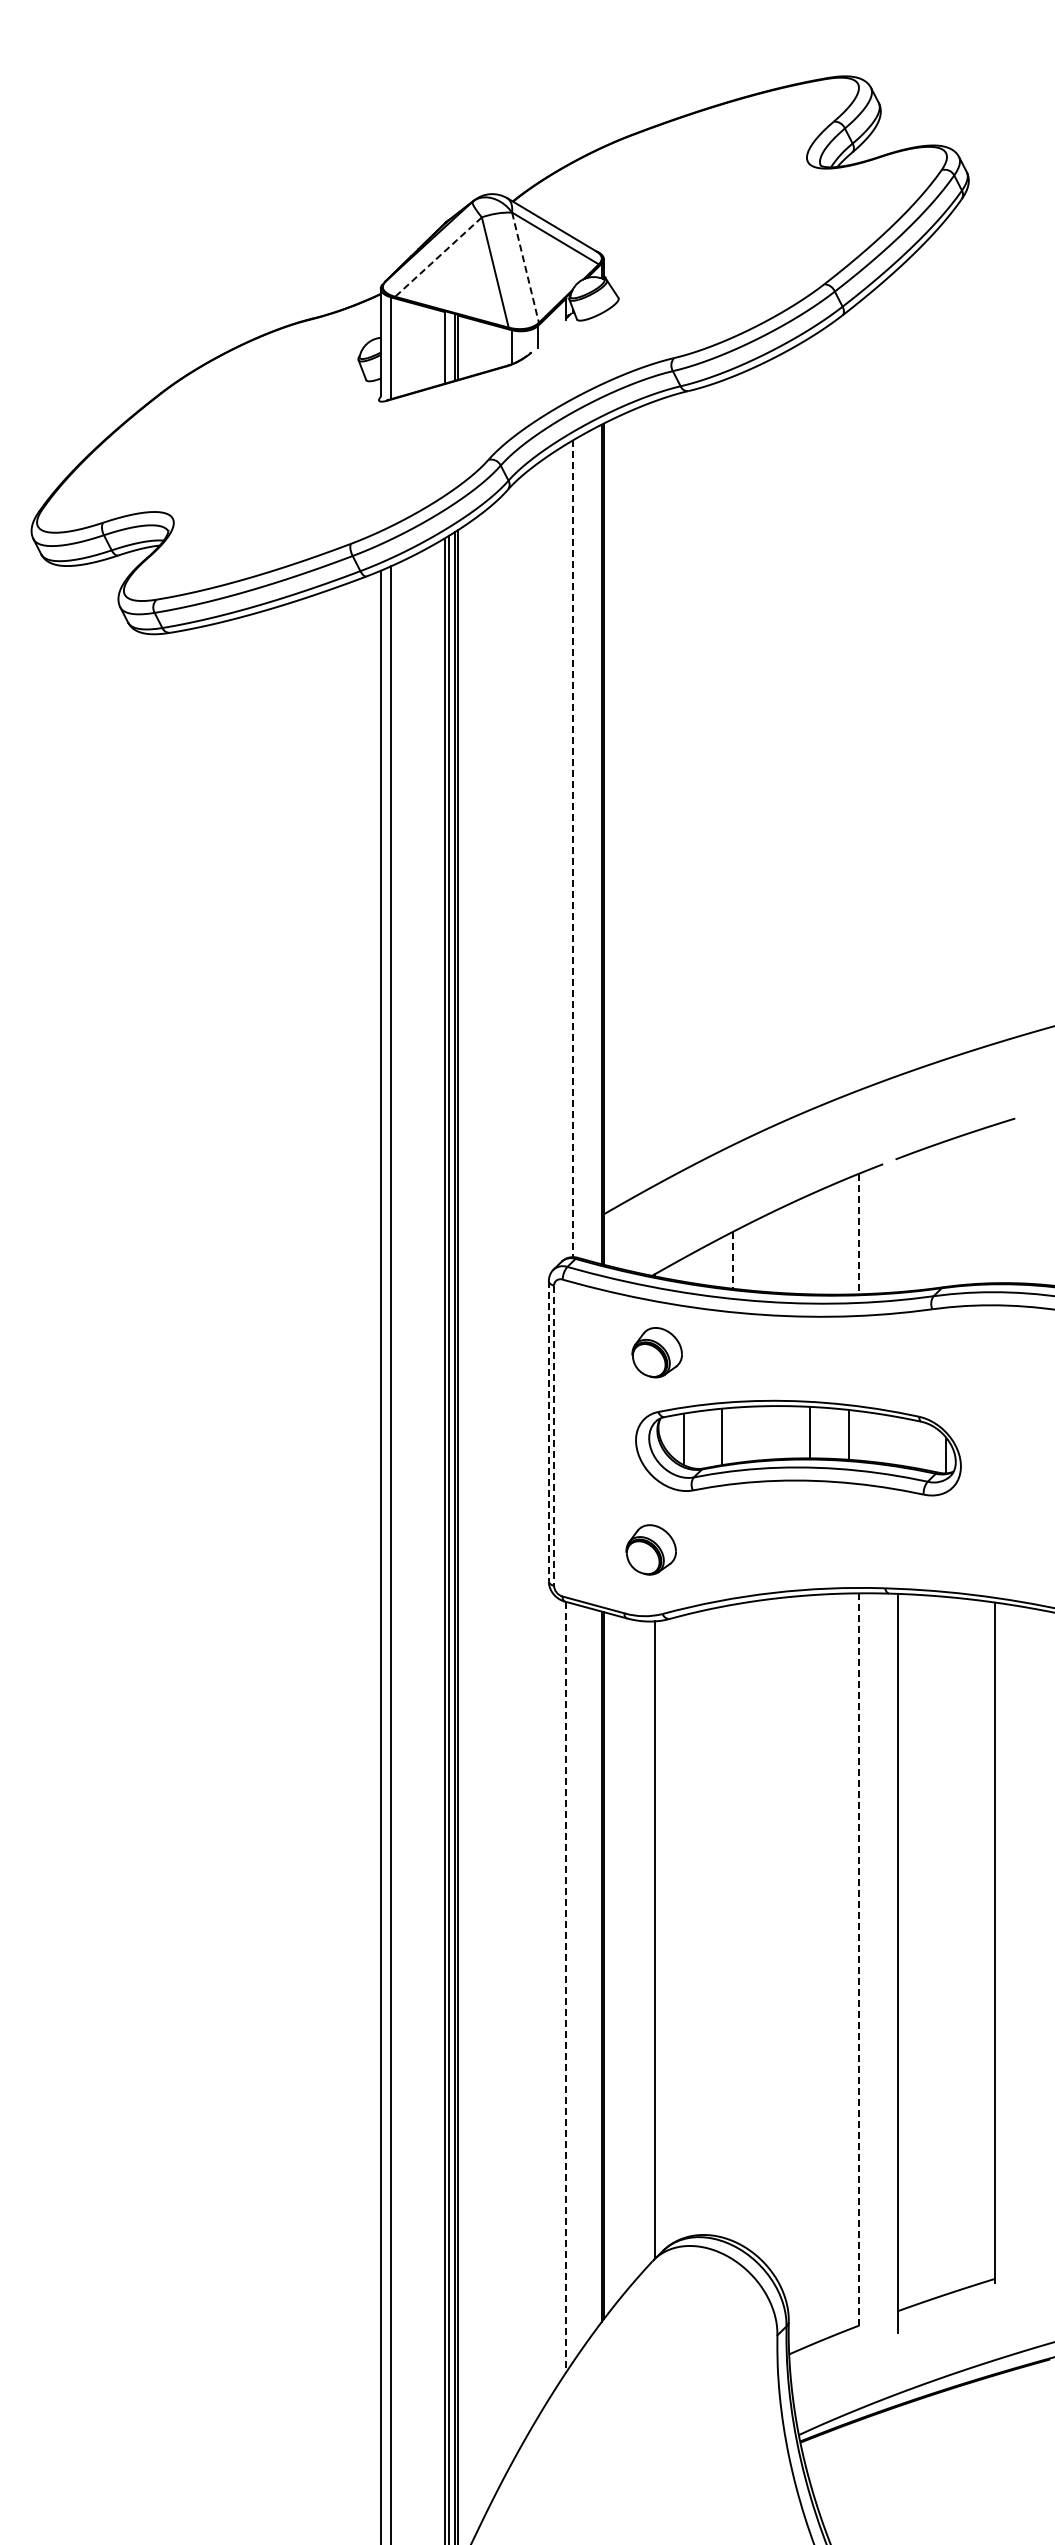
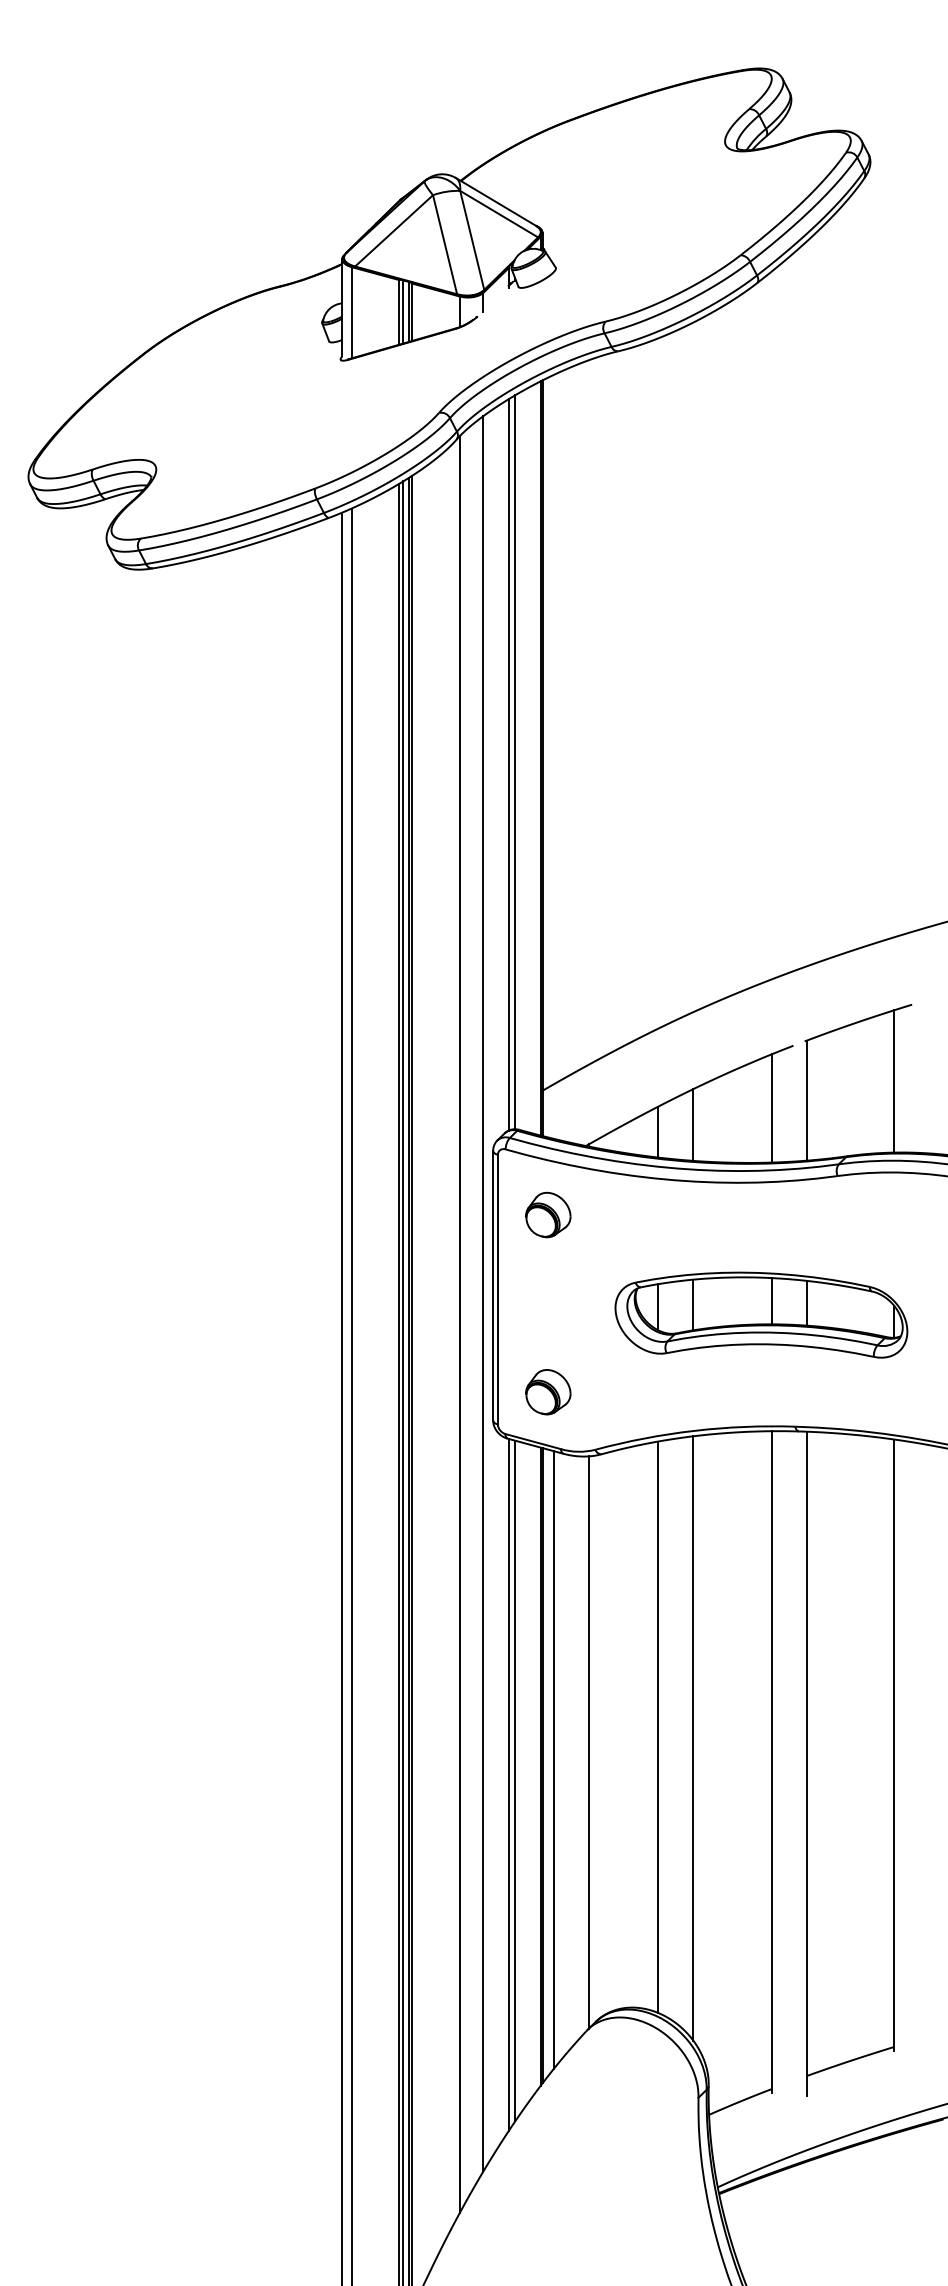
line: (438, 257) -> (394, 231), dashed -> solid
line: (525, 267) -> (472, 240), dashed -> solid
line: (448, 347) -> (403, 312), added
line: (573, 848) -> (515, 762), dashed -> solid
line: (566, 851) -> (509, 764), added
line: (995, 1203) -> (894, 1081), added
line: (898, 1225) -> (807, 1100), added
line: (859, 1234) -> (772, 1108), dashed -> solid
line: (771, 1252) -> (693, 1125), added
line: (732, 1260) -> (658, 1132), dashed -> solid
part: (656, 1352) -> (547, 1214), moved
line: (548, 1431) -> (492, 1285), dashed -> solid
line: (554, 1436) -> (498, 1290), dashed -> solid
line: (538, 1440) -> (483, 1293), added
part: (798, 1447) -> (761, 1314), moved
line: (511, 1474) -> (459, 1324), added
part: (650, 1549) -> (547, 1391), moved
line: (732, 1922) -> (658, 1726), added
line: (771, 1935) -> (693, 1738), added
line: (616, 1959) -> (553, 1760), added
line: (859, 1962) -> (772, 1762), dashed -> solid
line: (573, 1982) -> (515, 1780), added
line: (566, 1987) -> (509, 1785), dashed -> solid

